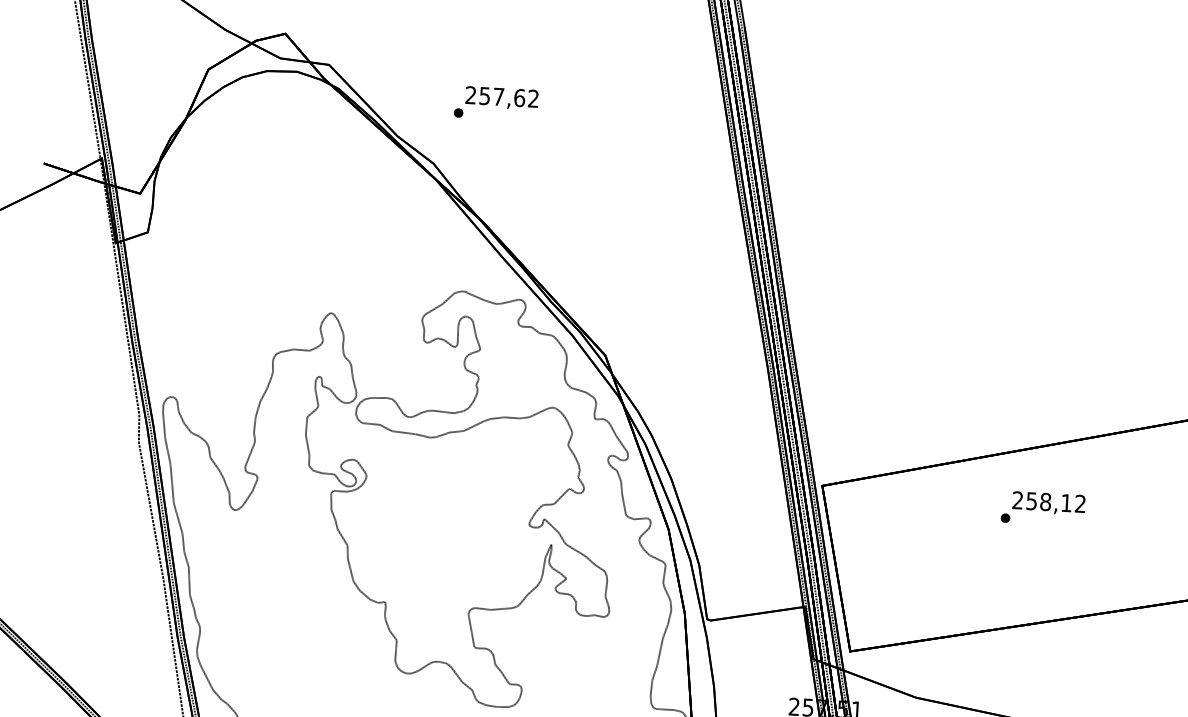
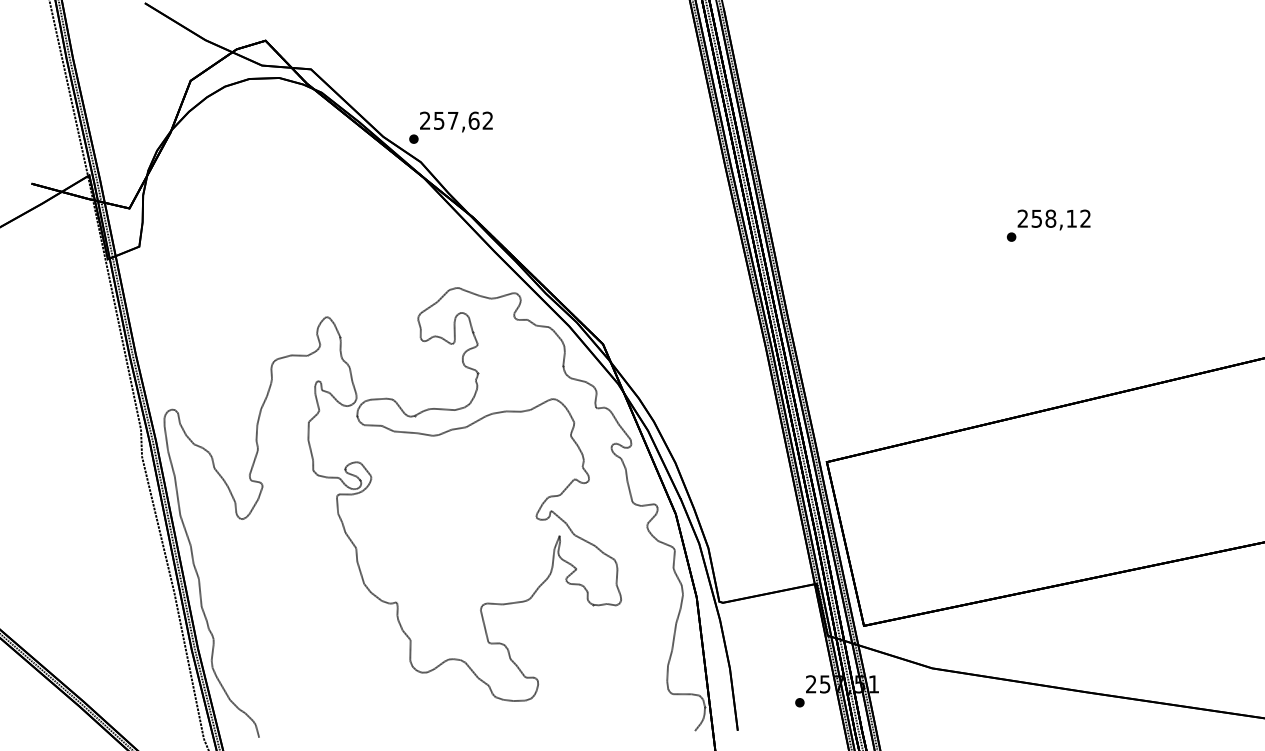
text: (495, 103) -> (450, 127), moved
text: (1043, 508) -> (1048, 225), moved

